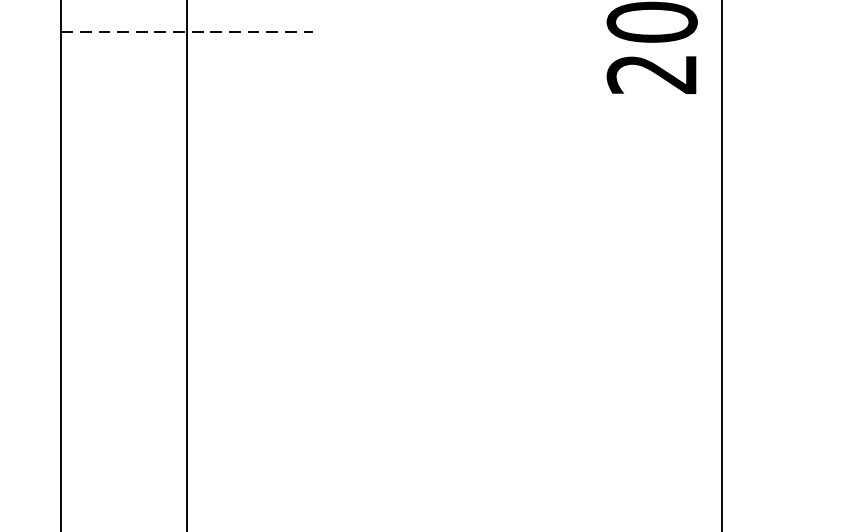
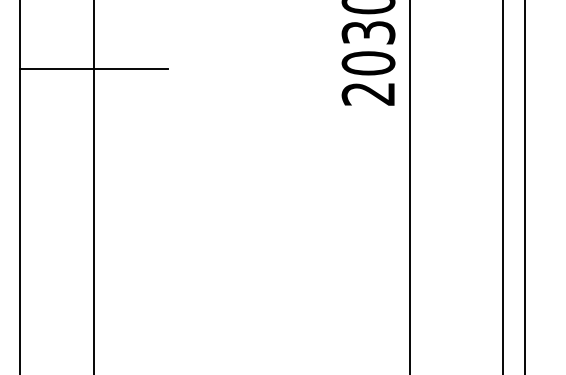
line: (188, 32) -> (94, 69), dashed -> solid

